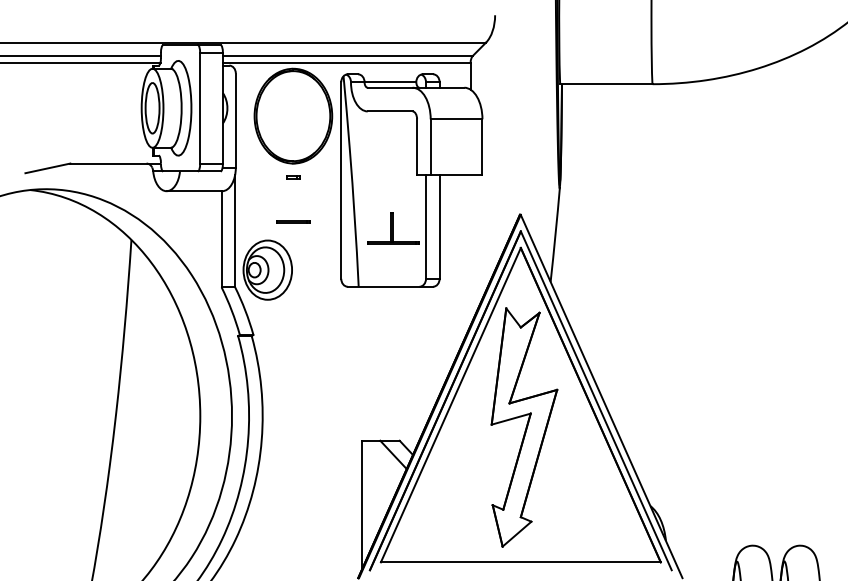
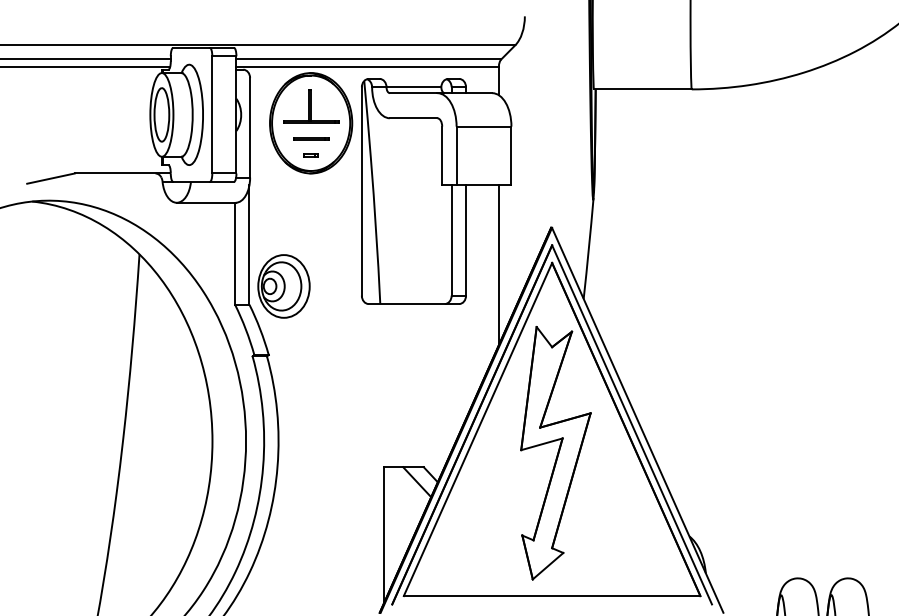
part: (293, 177) -> (311, 155), moved
line: (293, 221) -> (311, 138), moved
part: (393, 228) -> (311, 106), moved
line: (470, 249) -> (498, 264), added

